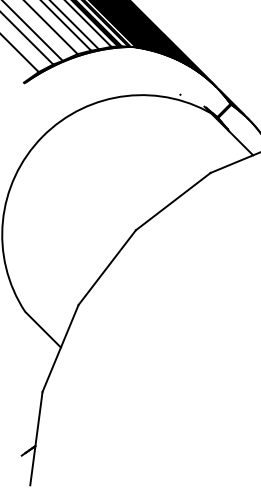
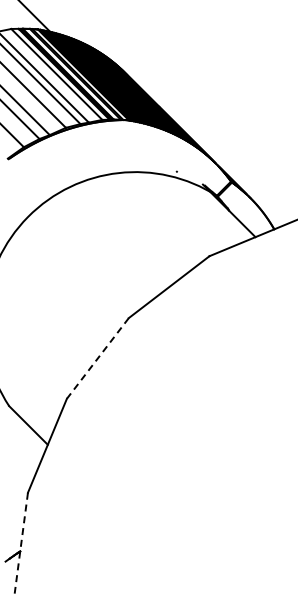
line: (106, 267) -> (97, 358), solid -> dashed
line: (36, 438) -> (21, 543), solid -> dashed

